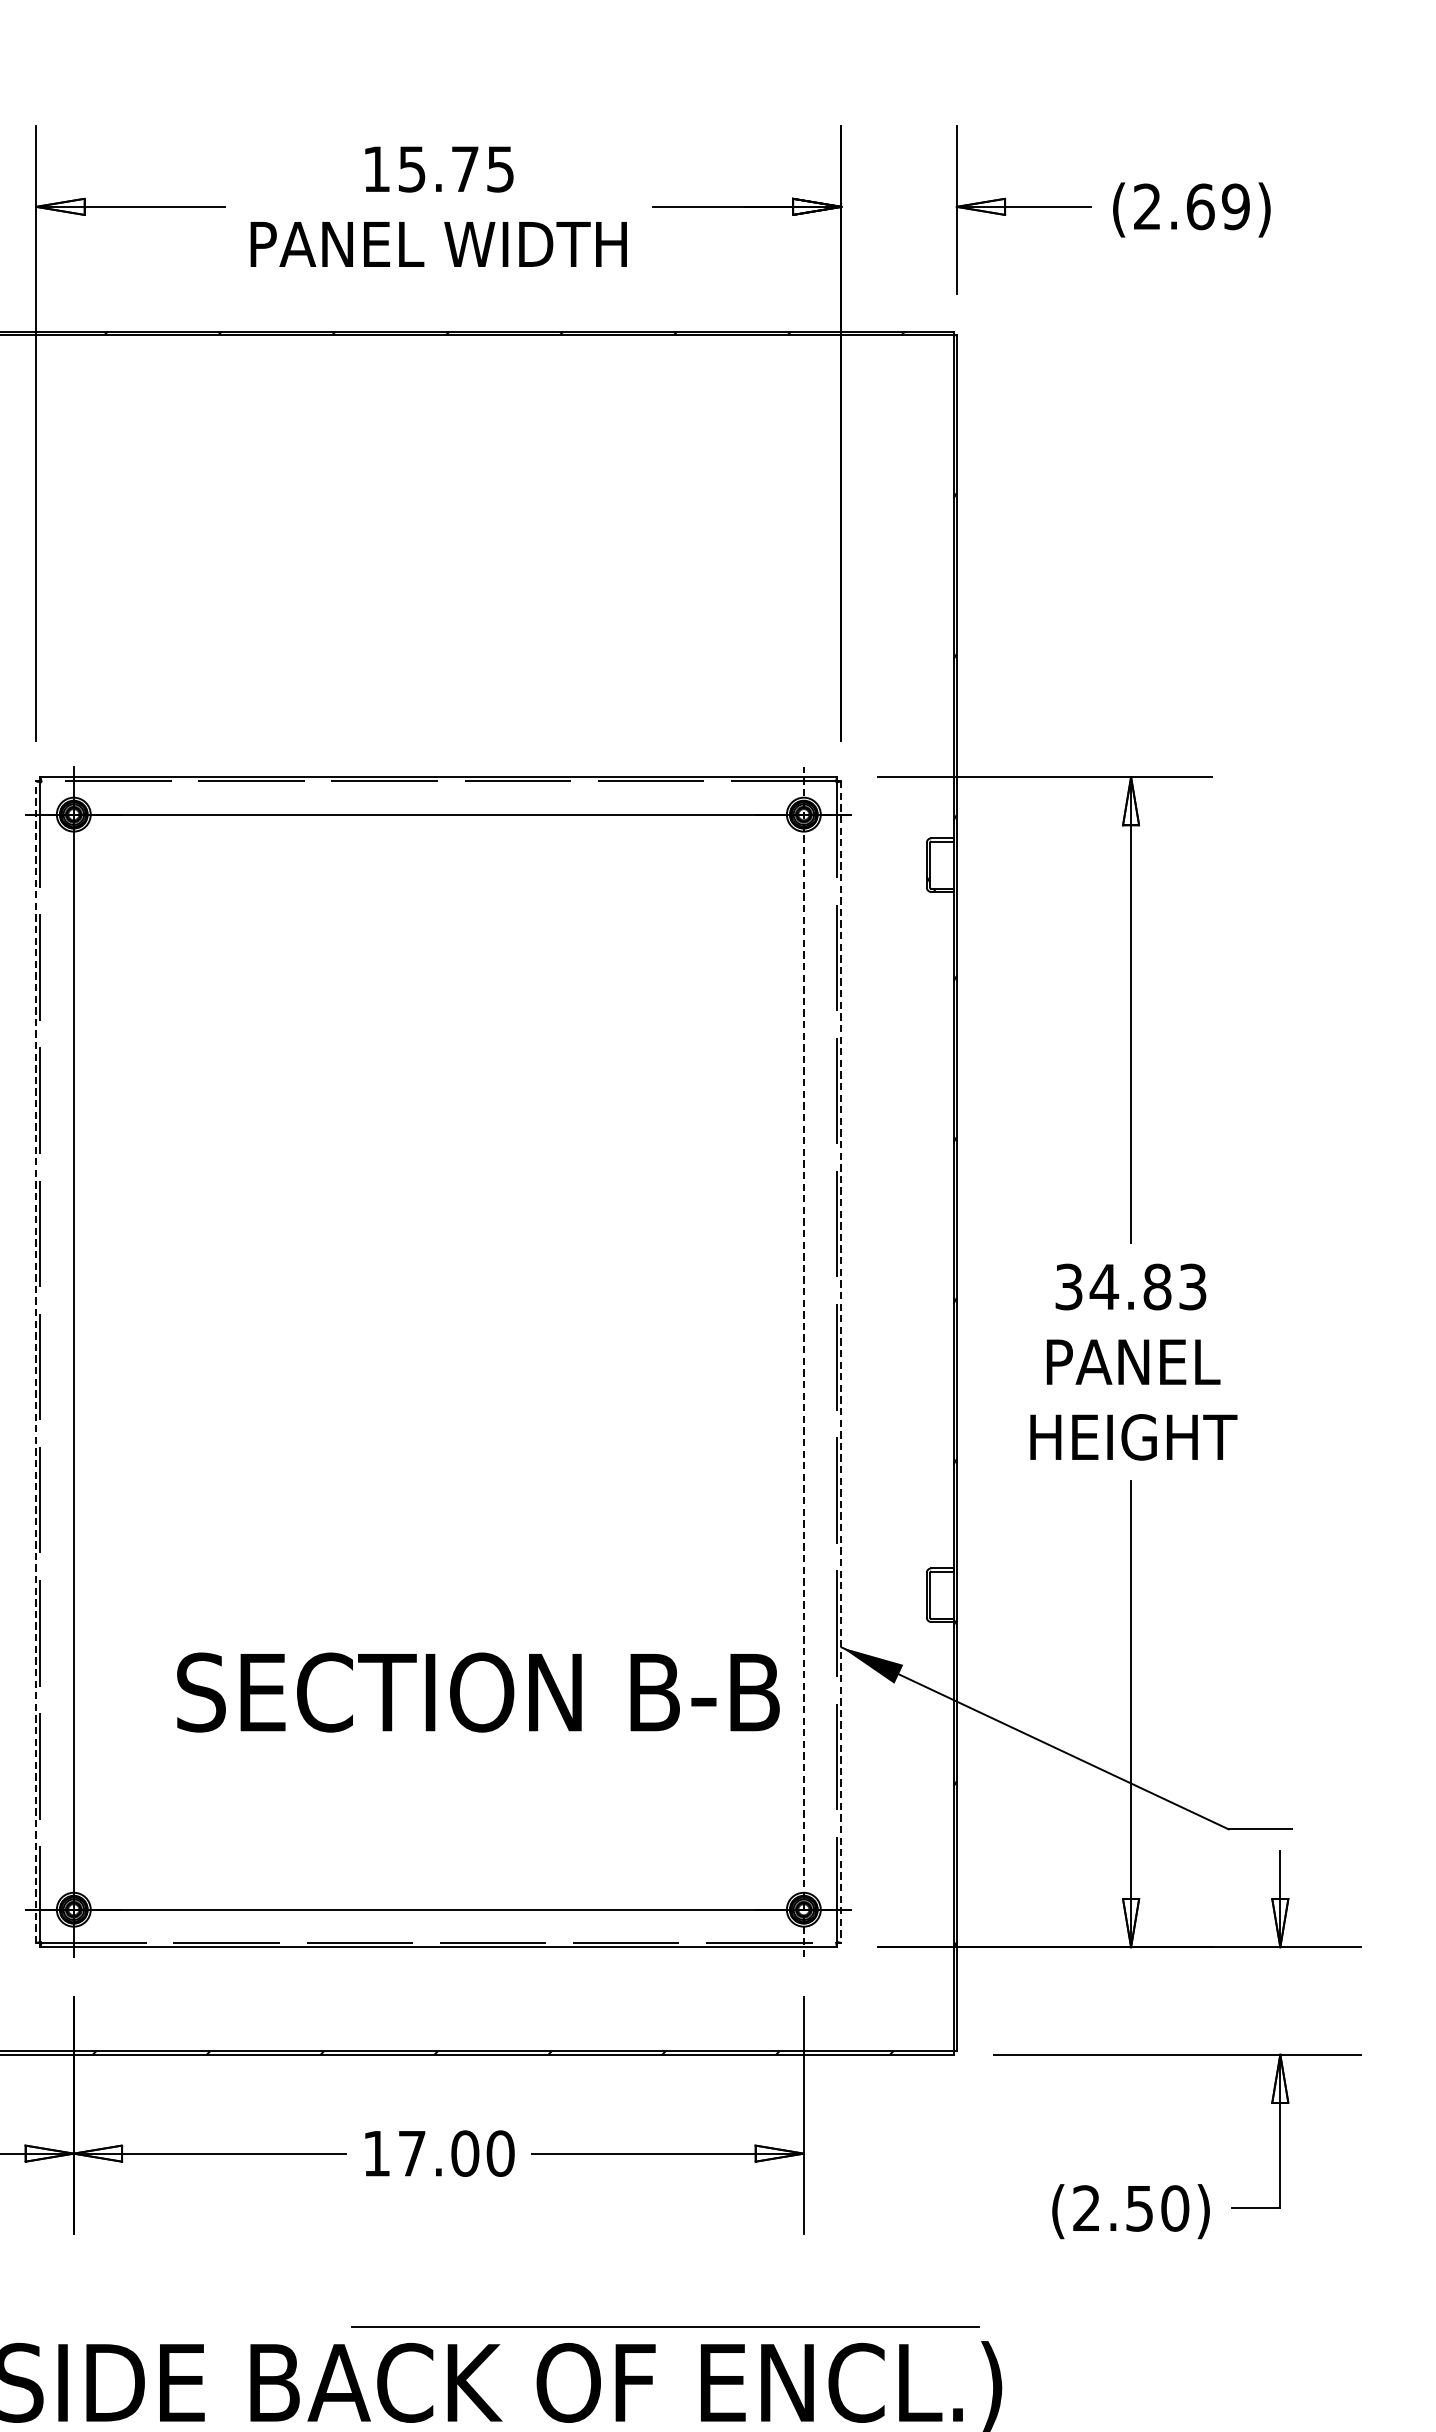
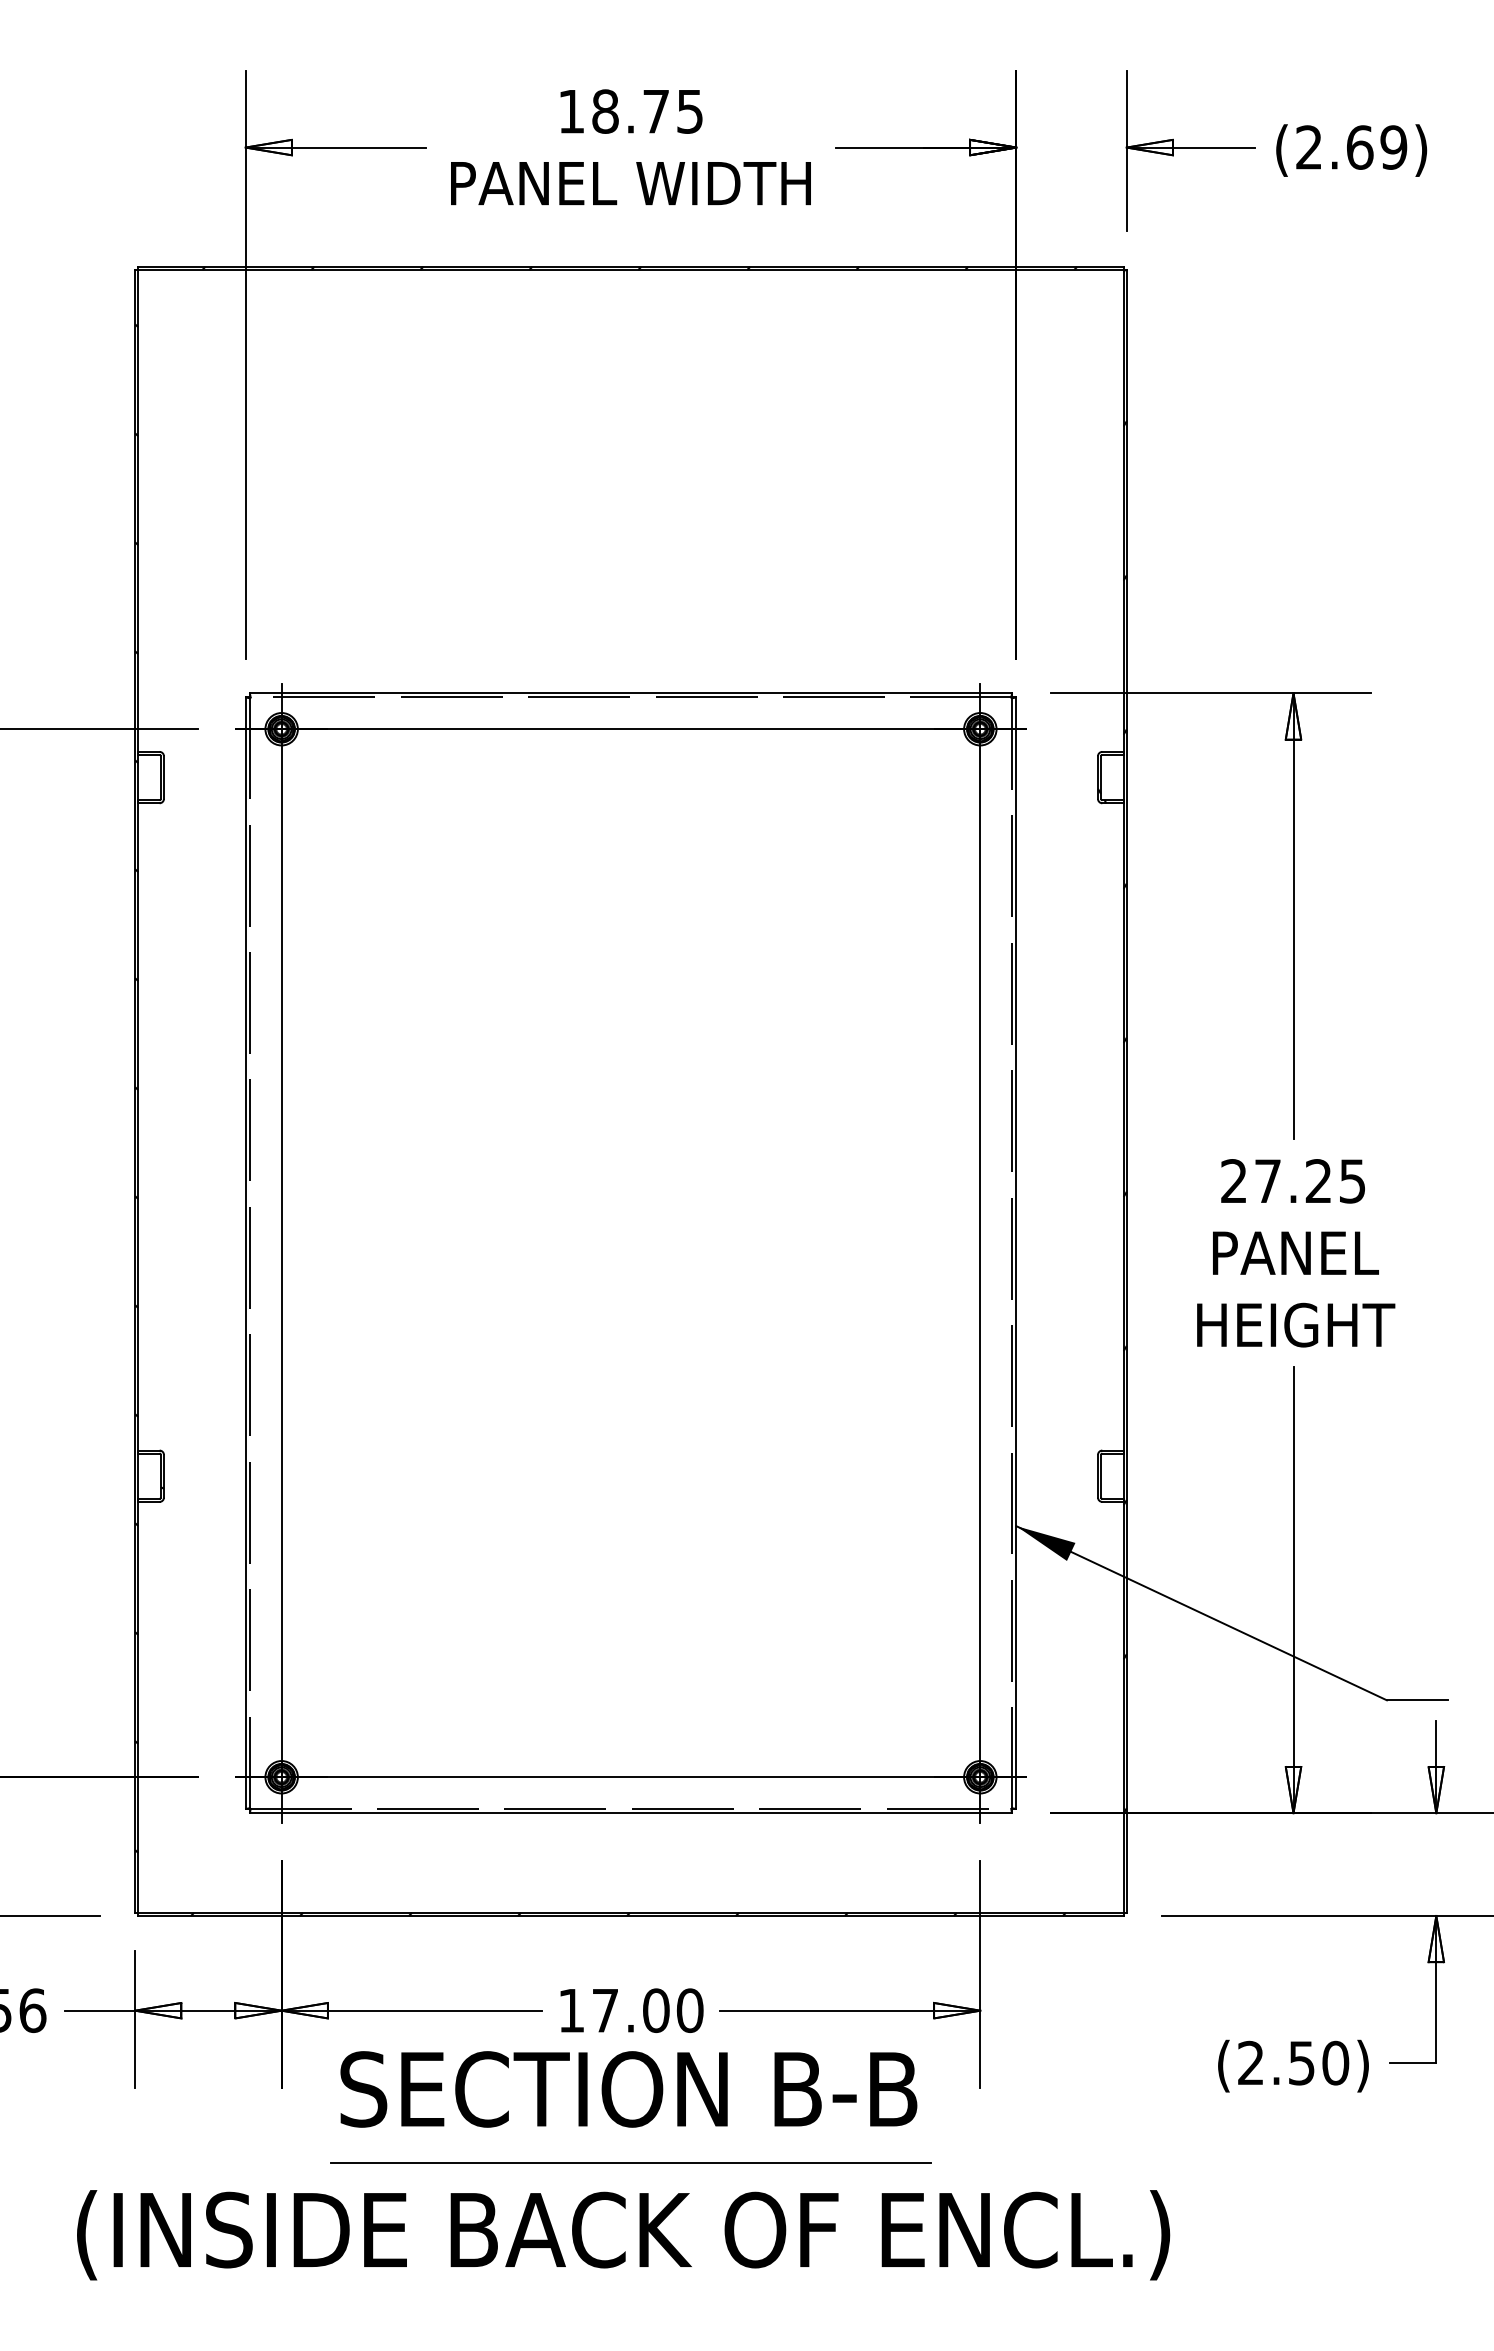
text: (412, 169) -> (605, 111), 15.75 -> 18.75
text: (1131, 1287) -> (1293, 1181), 34.83 -> 27.25
line: (36, 1361) -> (245, 1252), dashed -> solid
line: (804, 1361) -> (980, 1252), dashed -> solid
line: (841, 1362) -> (1016, 1253), dashed -> solid
text: (478, 1692) -> (628, 2089), moved
line: (665, 2326) -> (630, 2162), moved

